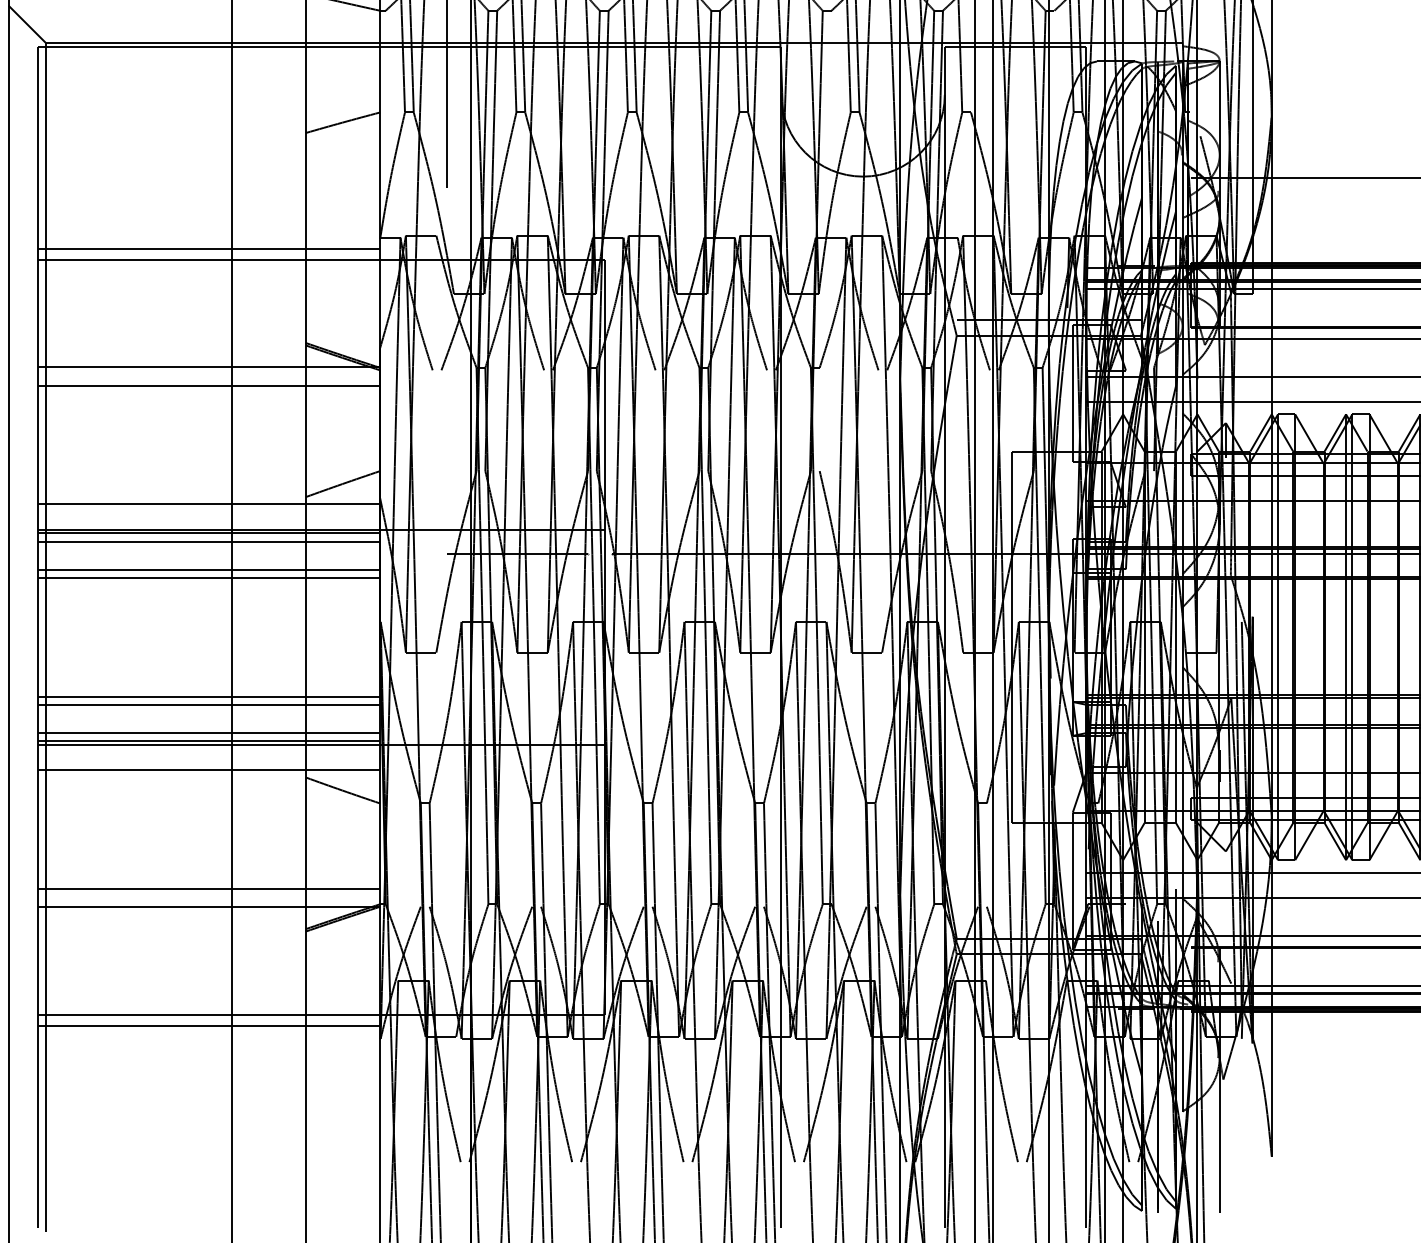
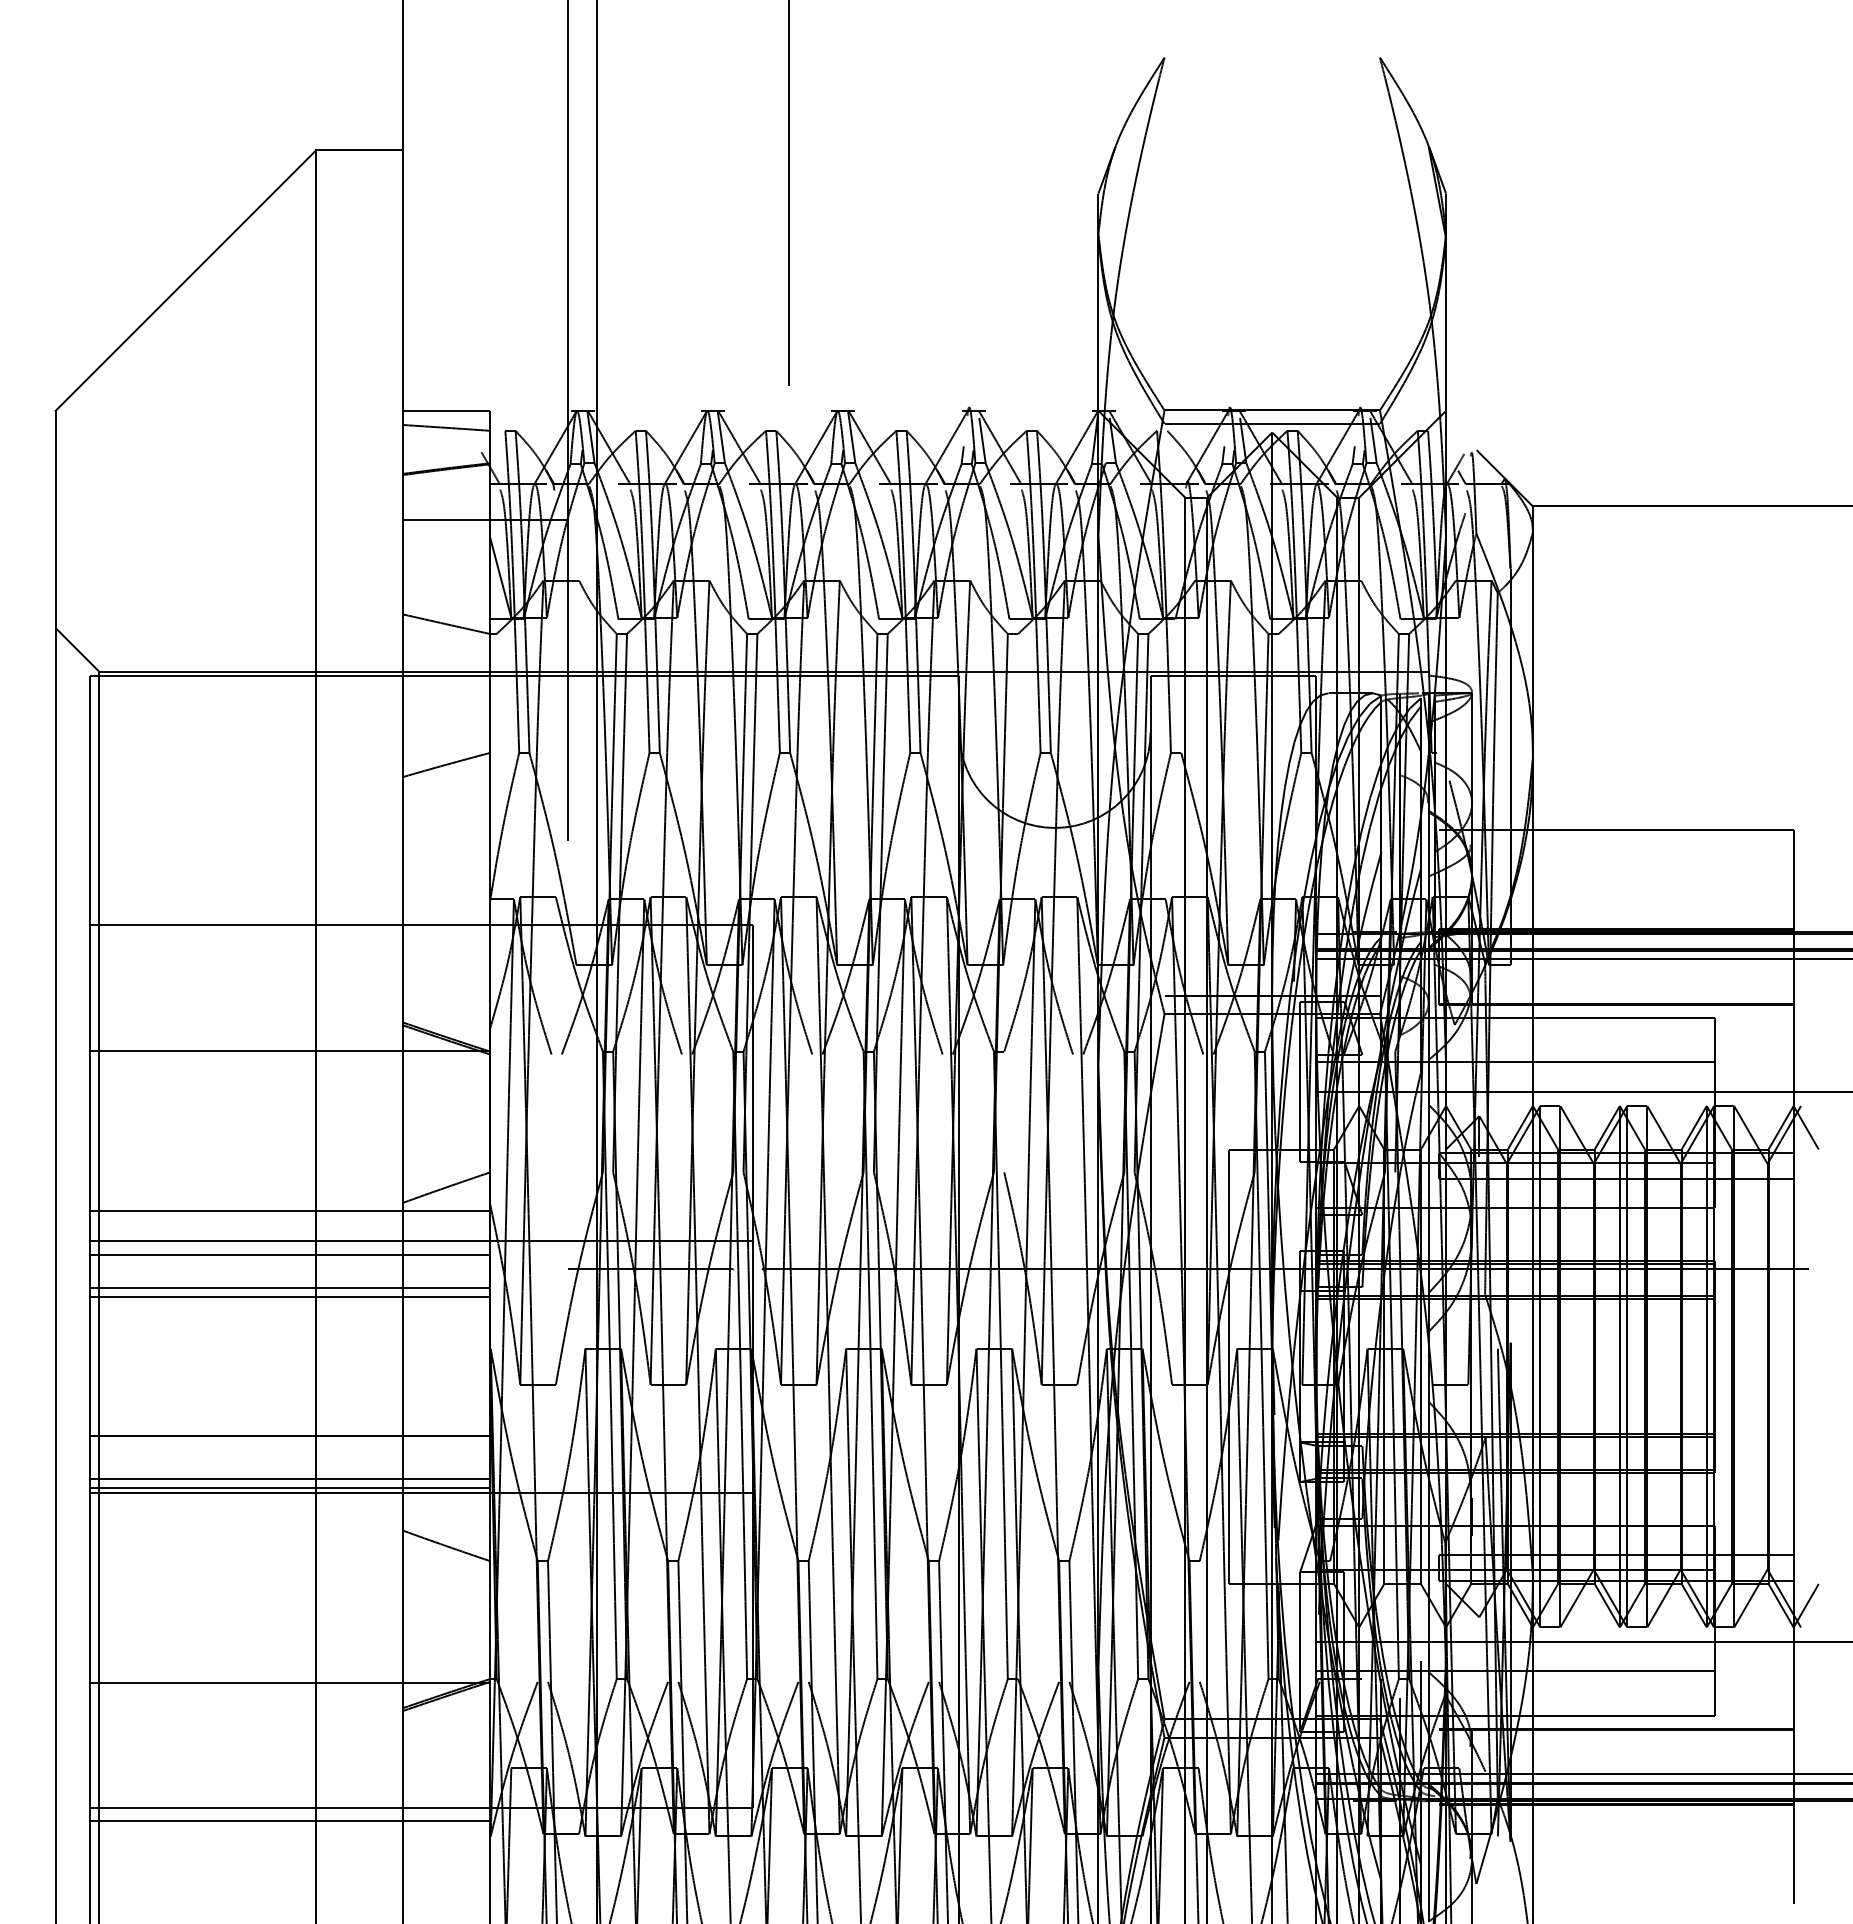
line: (209, 248) -> (290, 912), removed
line: (209, 385) -> (290, 1072), removed
line: (209, 533) -> (290, 1245), removed
line: (209, 704) -> (290, 1445), removed
line: (209, 770) -> (290, 1522), removed
line: (209, 889) -> (290, 1661), removed

